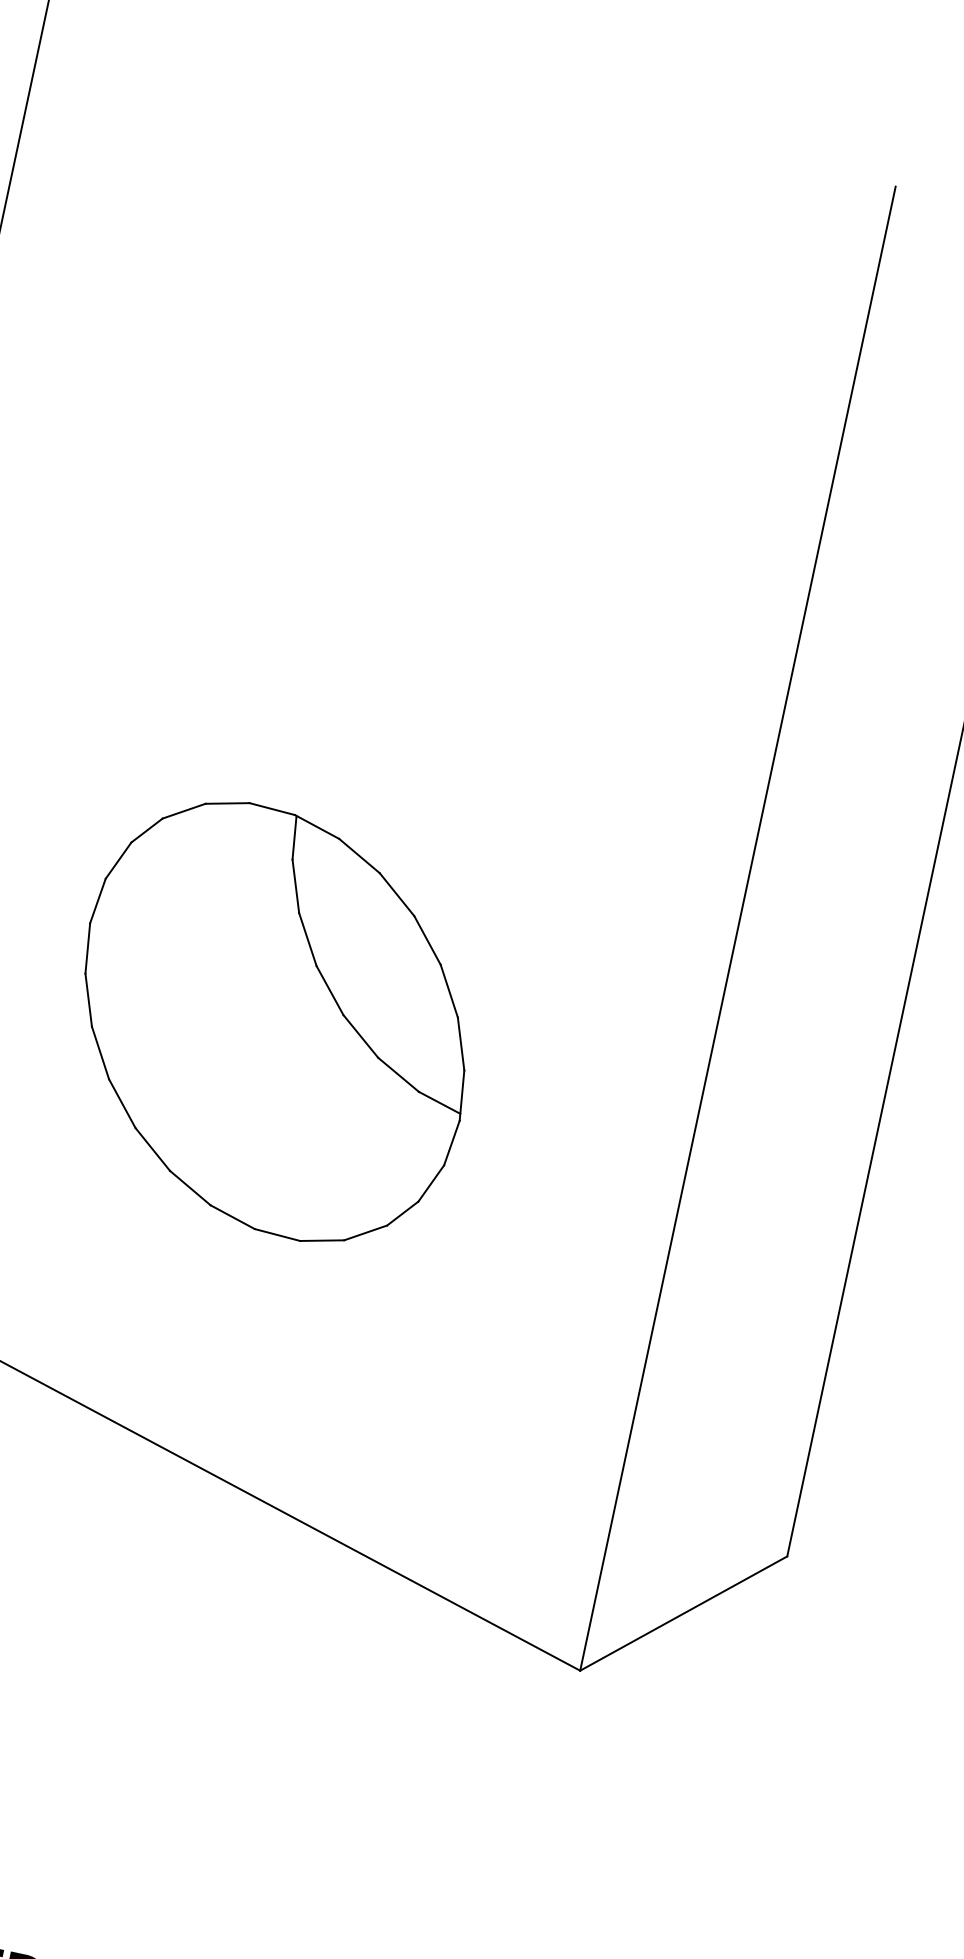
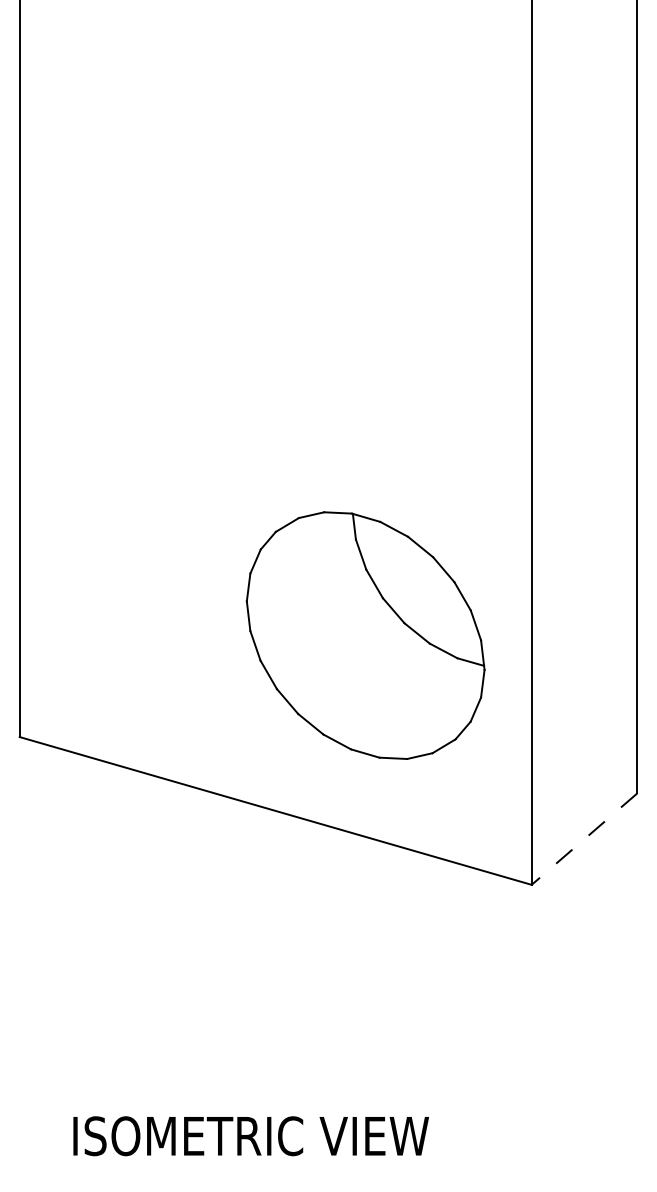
part: (274, 1021) -> (365, 635), moved
line: (683, 1614) -> (584, 839), solid -> dashed

